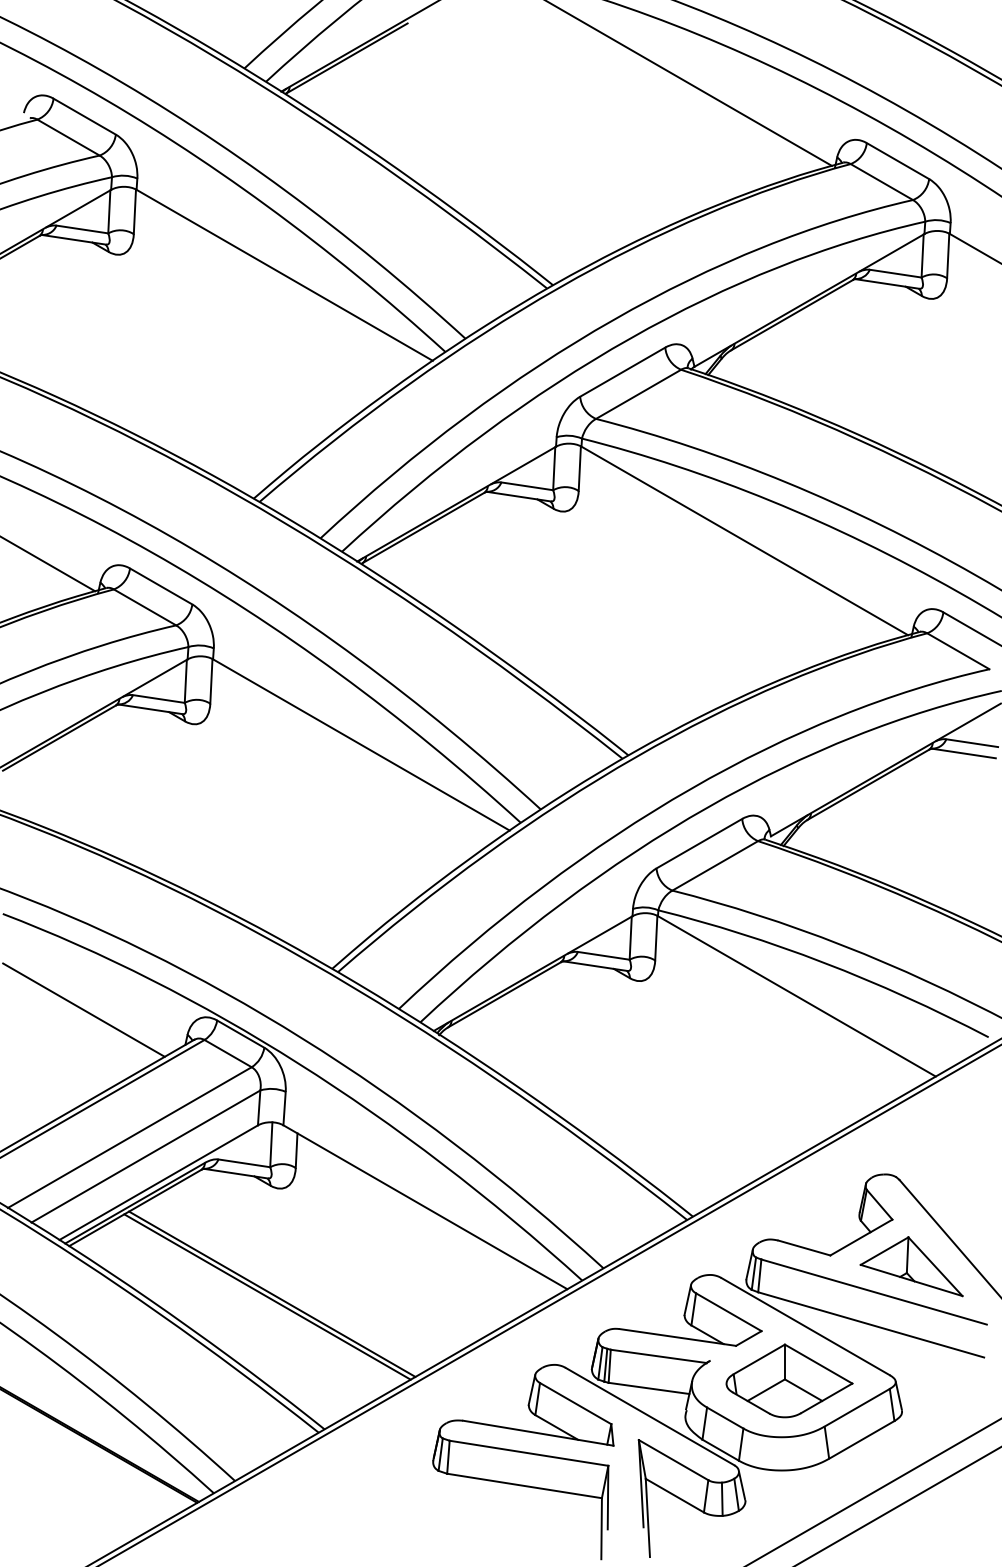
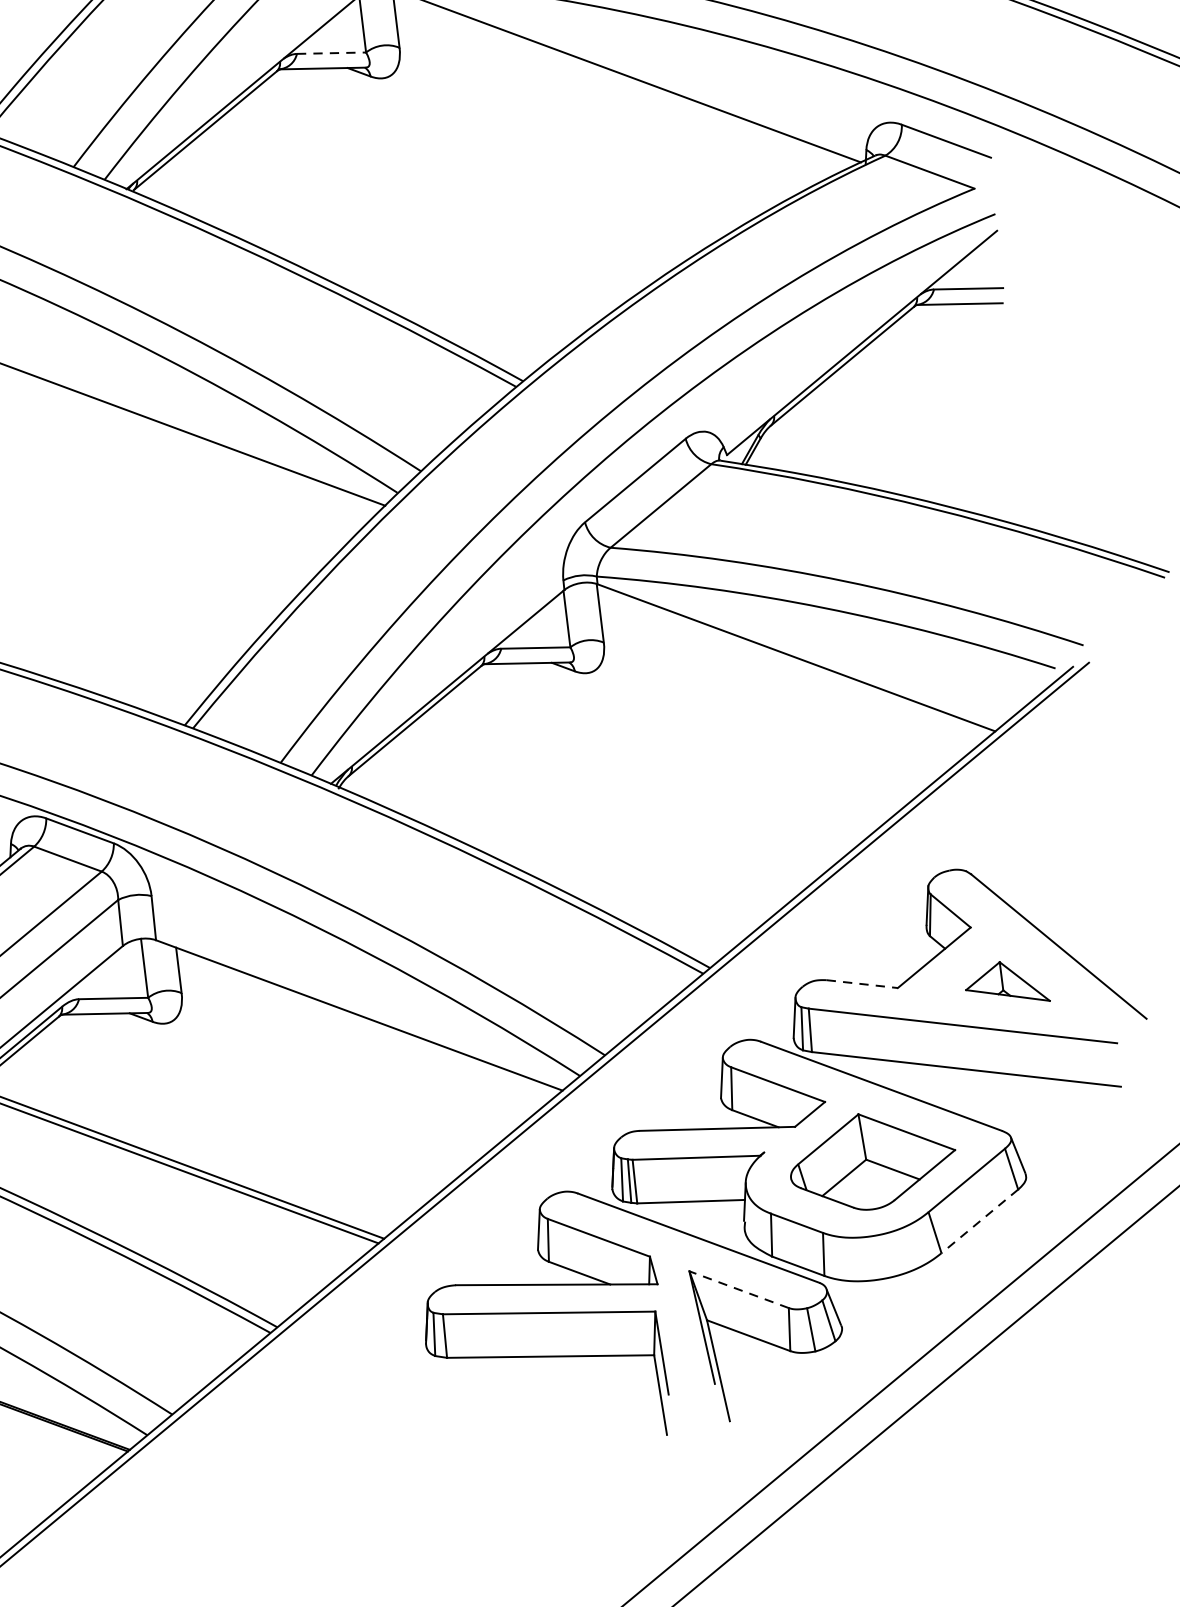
line: (527, 486) -> (331, 53), solid -> dashed
line: (804, 1248) -> (862, 984), solid -> dashed
part: (911, 1266) -> (1005, 984), size x0.6
line: (861, 1439) -> (979, 1220), solid -> dashed
line: (673, 1459) -> (738, 1288), solid -> dashed

